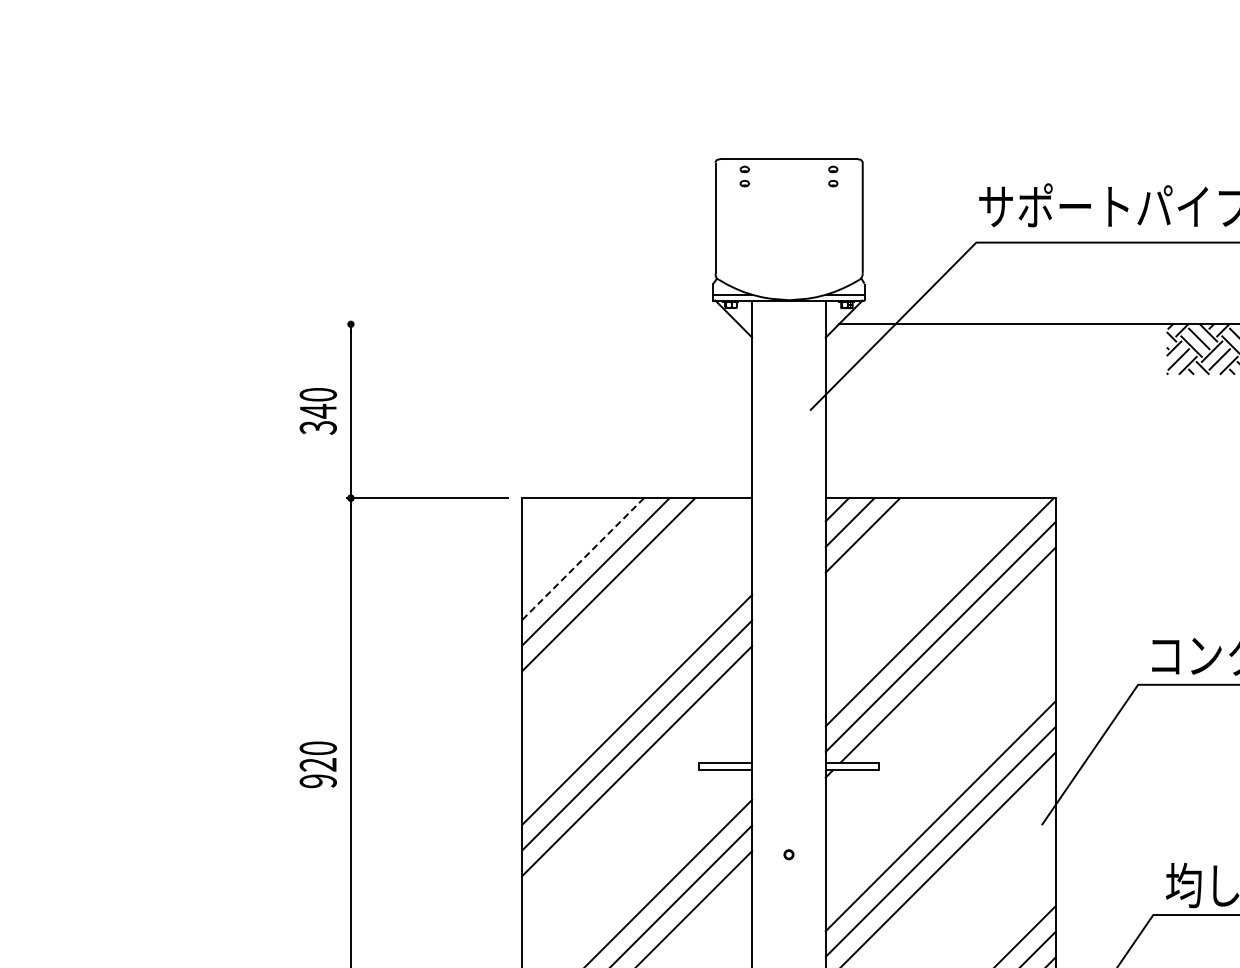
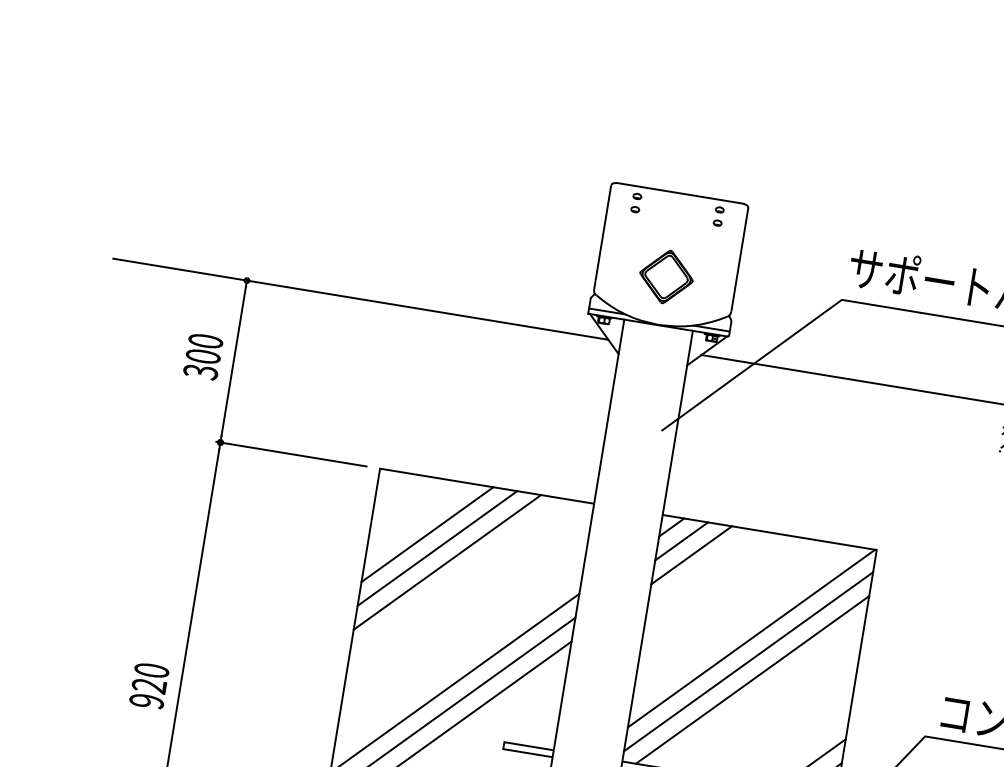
part: (788, 248) -> (666, 276), added
line: (472, 324) -> (360, 299), added
text: (317, 411) -> (202, 356), 340 -> 300
line: (583, 558) -> (427, 534), dashed -> solid

